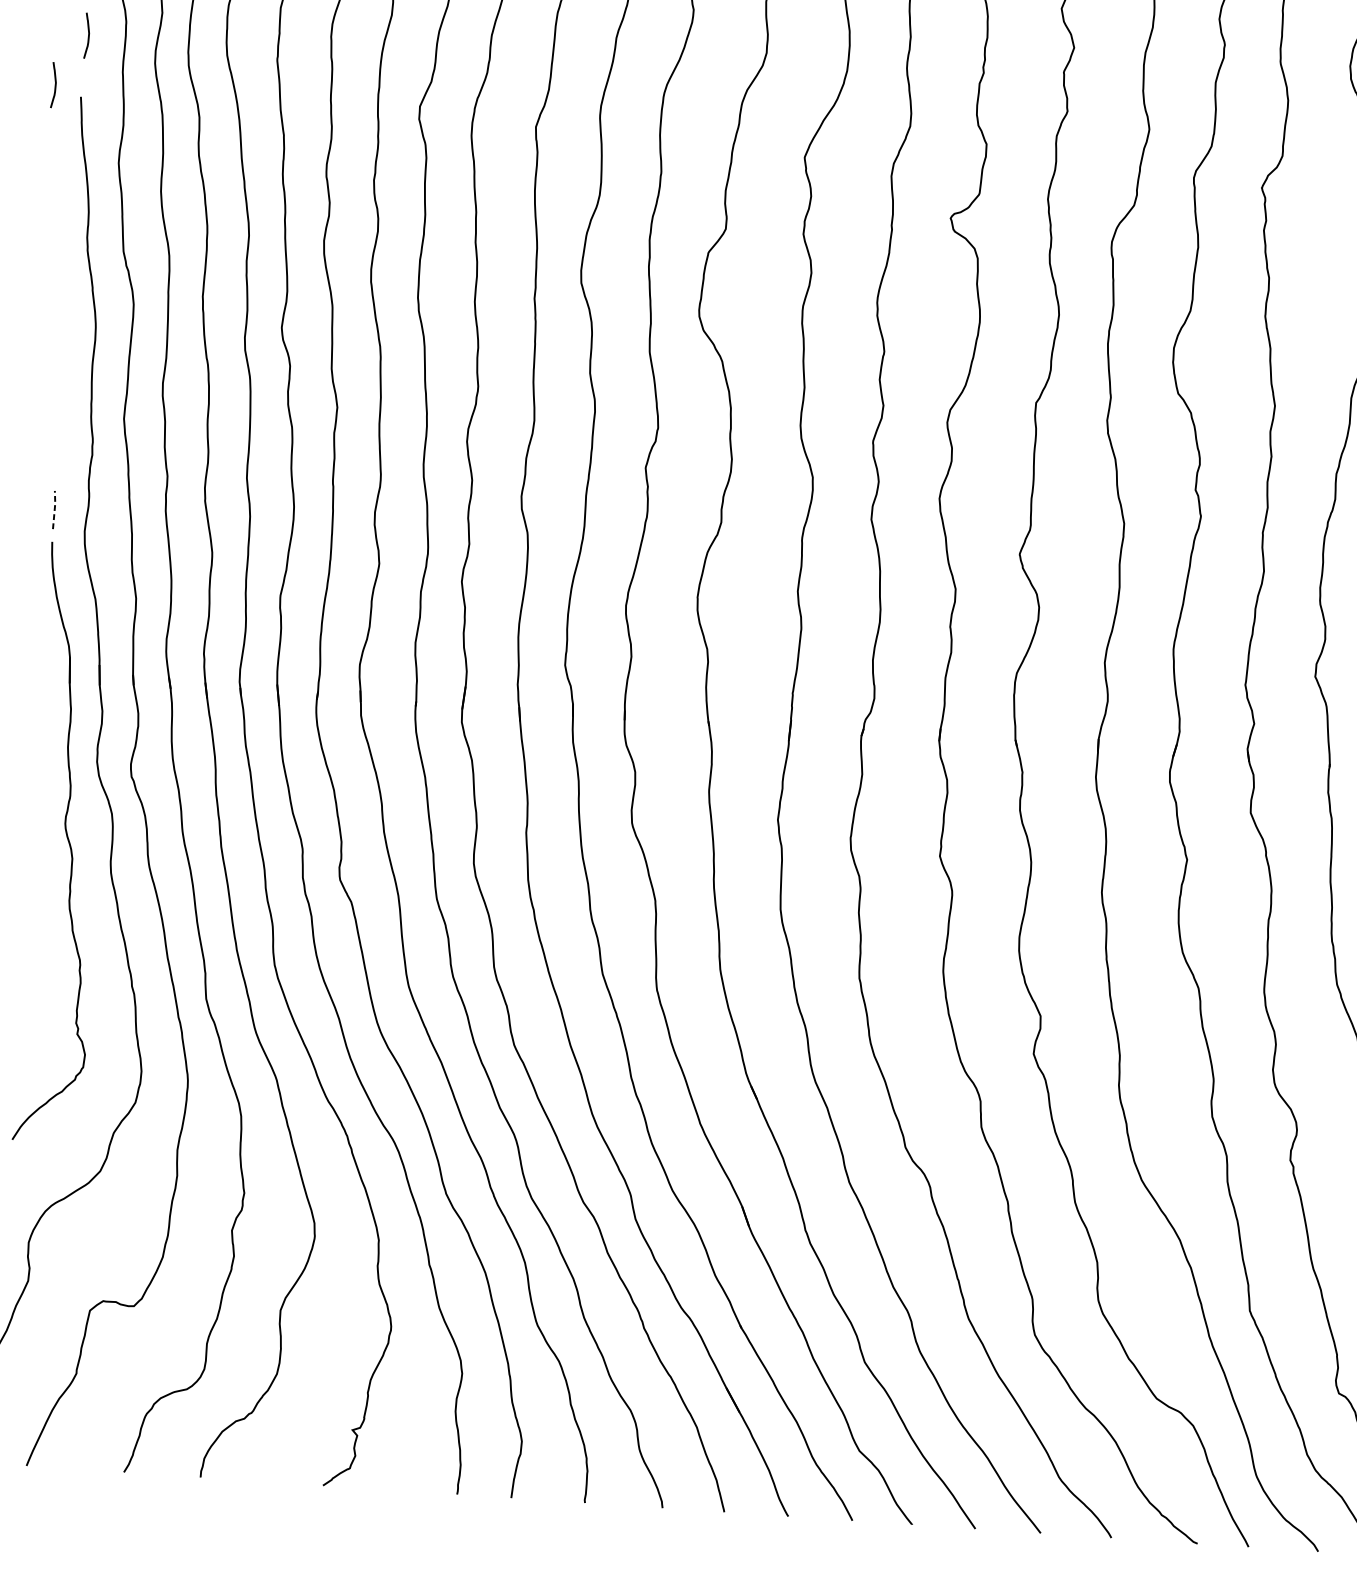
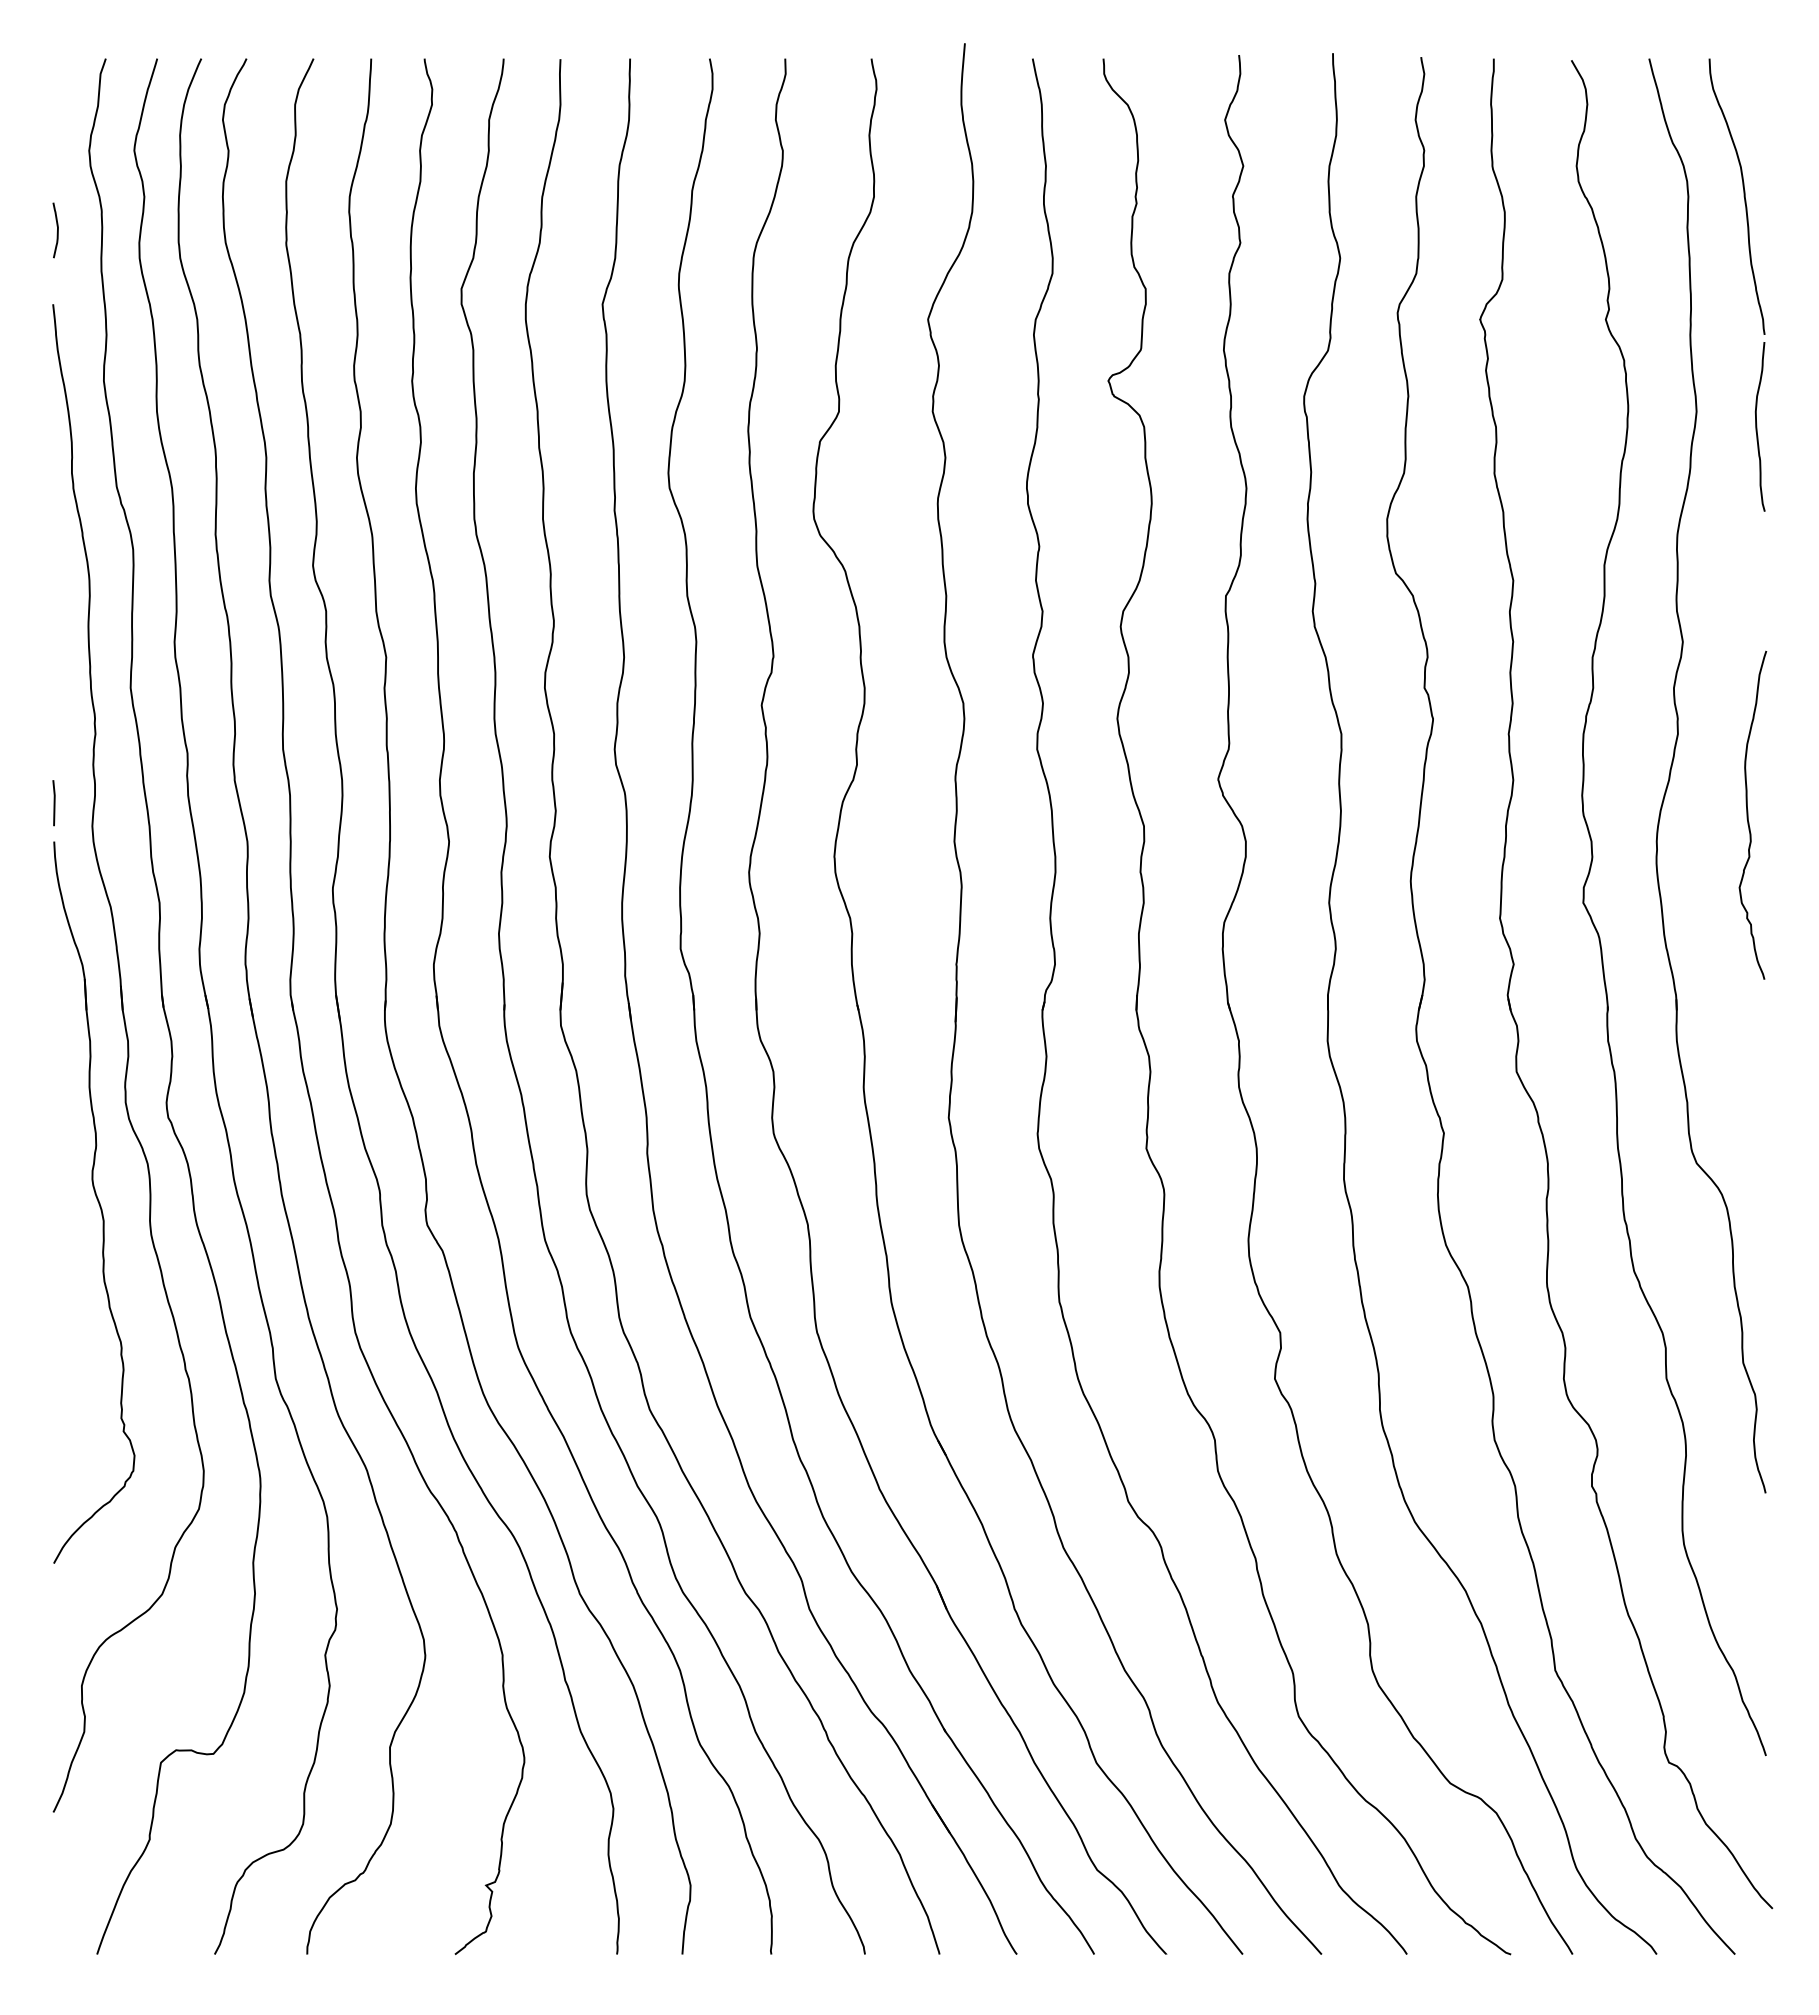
curve: (55, 85) -> (21, 292), removed
line: (54, 509) -> (54, 802), dashed -> solid

